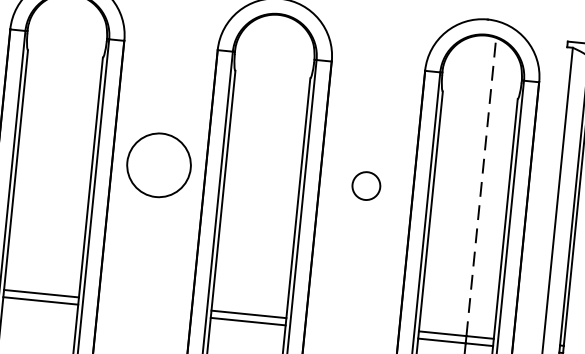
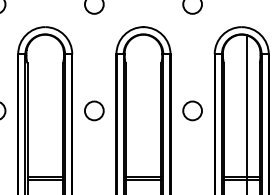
circle: (157, 164) -> (93, 110), size x0.62
circle: (366, 185) -> (192, 110), size x1.43
line: (481, 185) -> (246, 105), dashed -> solid

